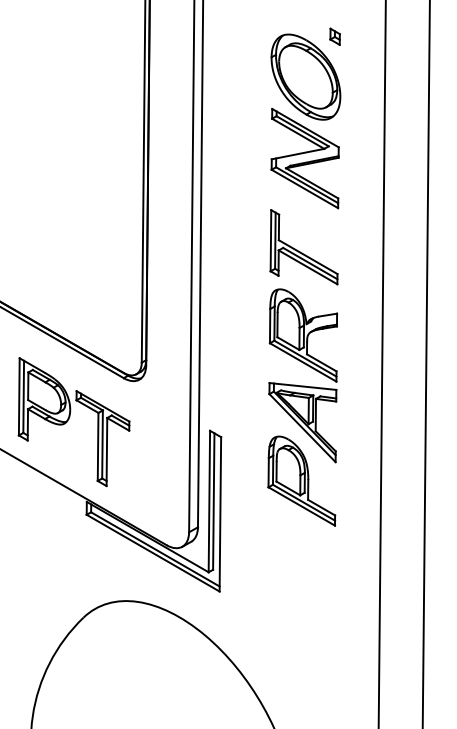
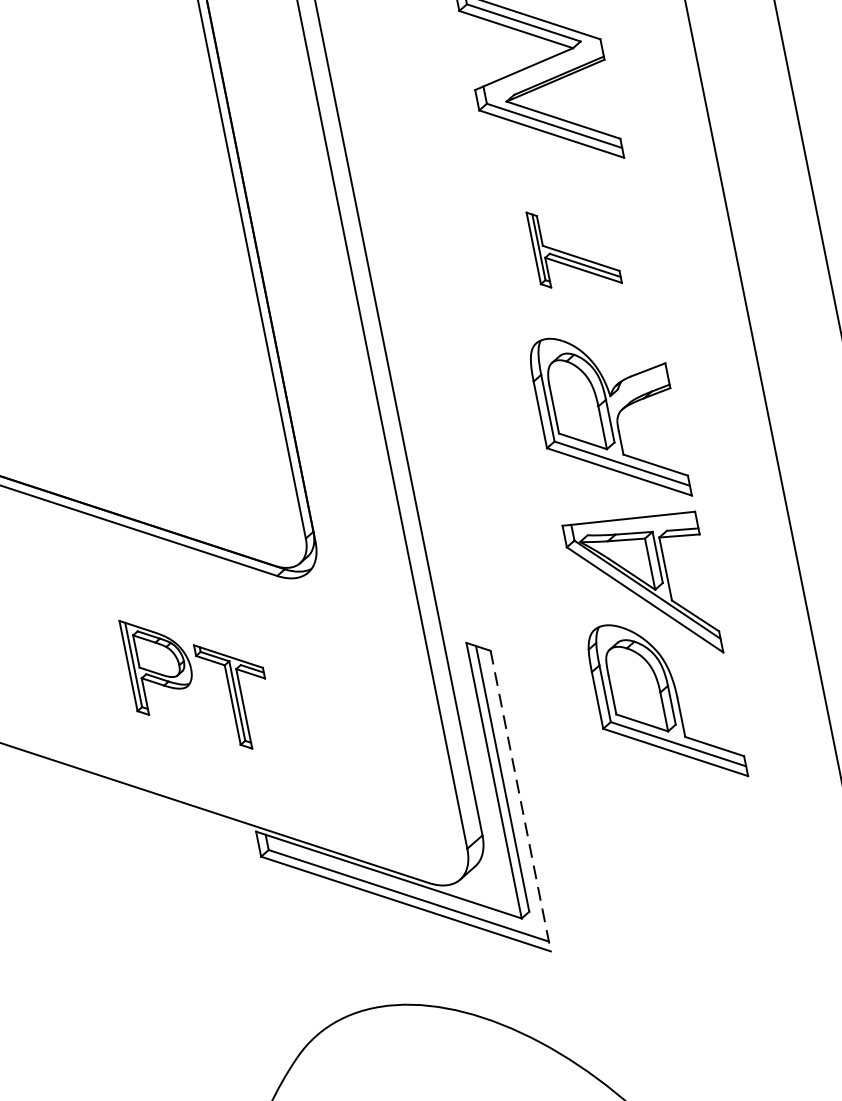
part: (303, 247) -> (572, 248), size x0.6
part: (73, 422) -> (197, 682), size x0.6
line: (220, 514) -> (521, 801), solid -> dashed

